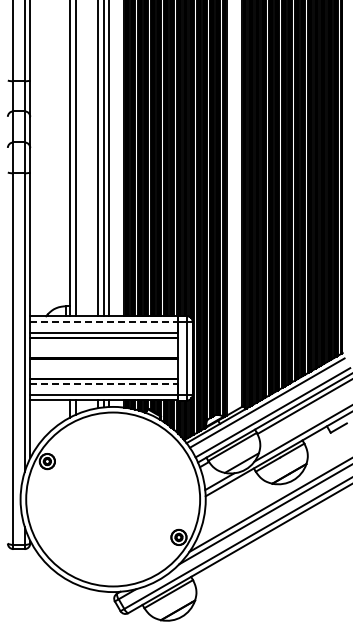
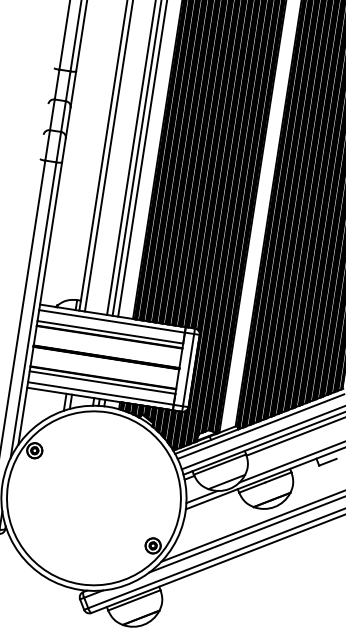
line: (103, 321) -> (111, 320), dashed -> solid
line: (103, 383) -> (102, 382), dashed -> solid

